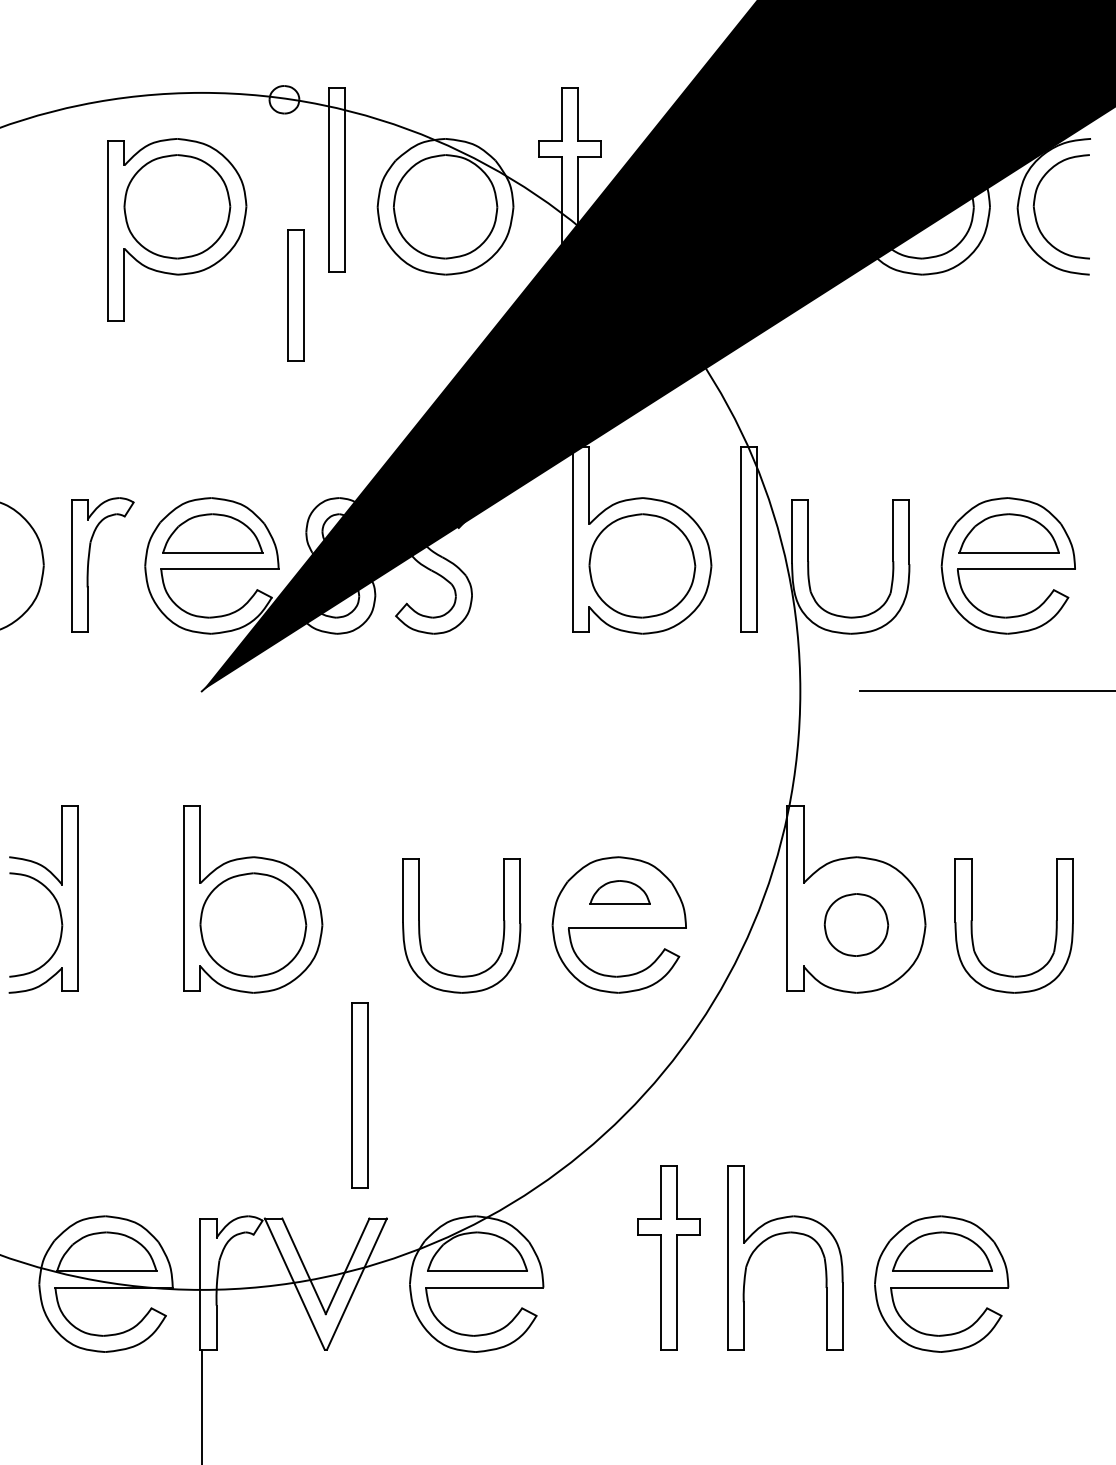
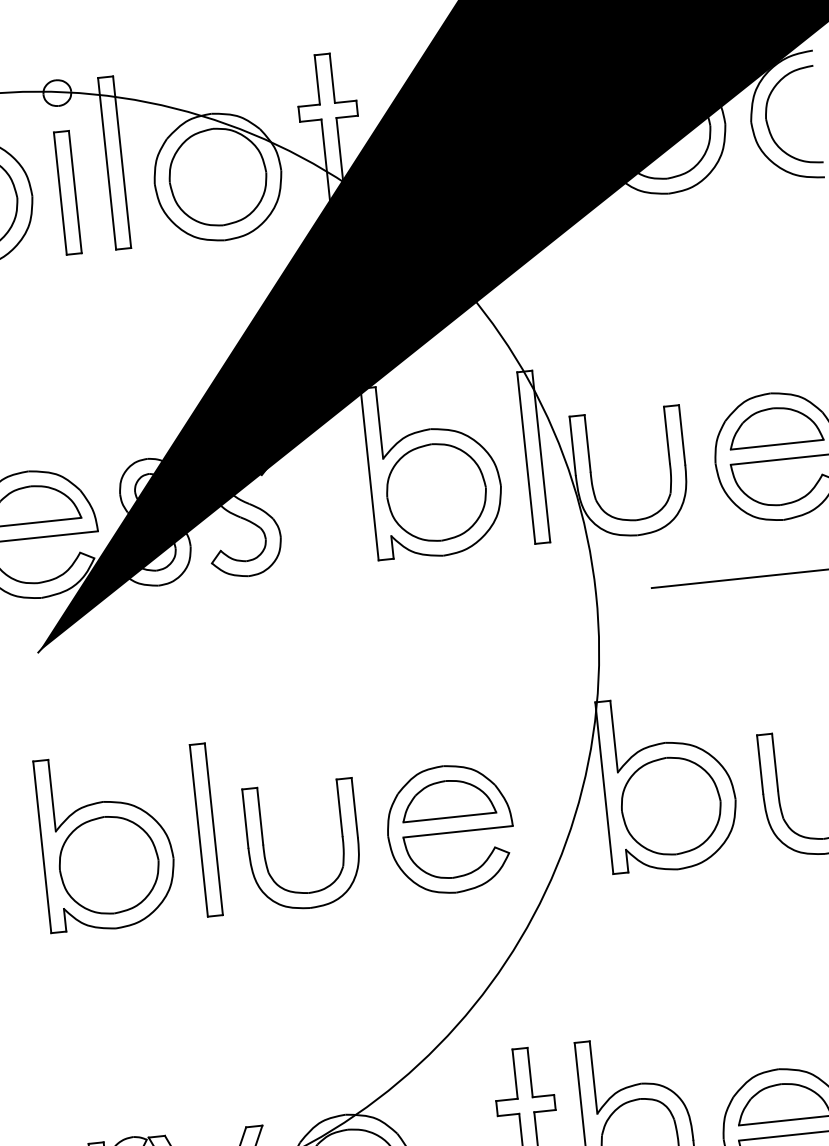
part: (295, 295) -> (66, 192), moved
part: (619, 892) -> (447, 799), size x1.67
part: (856, 924) -> (671, 805), size x1.67
part: (359, 1095) -> (205, 830), moved

